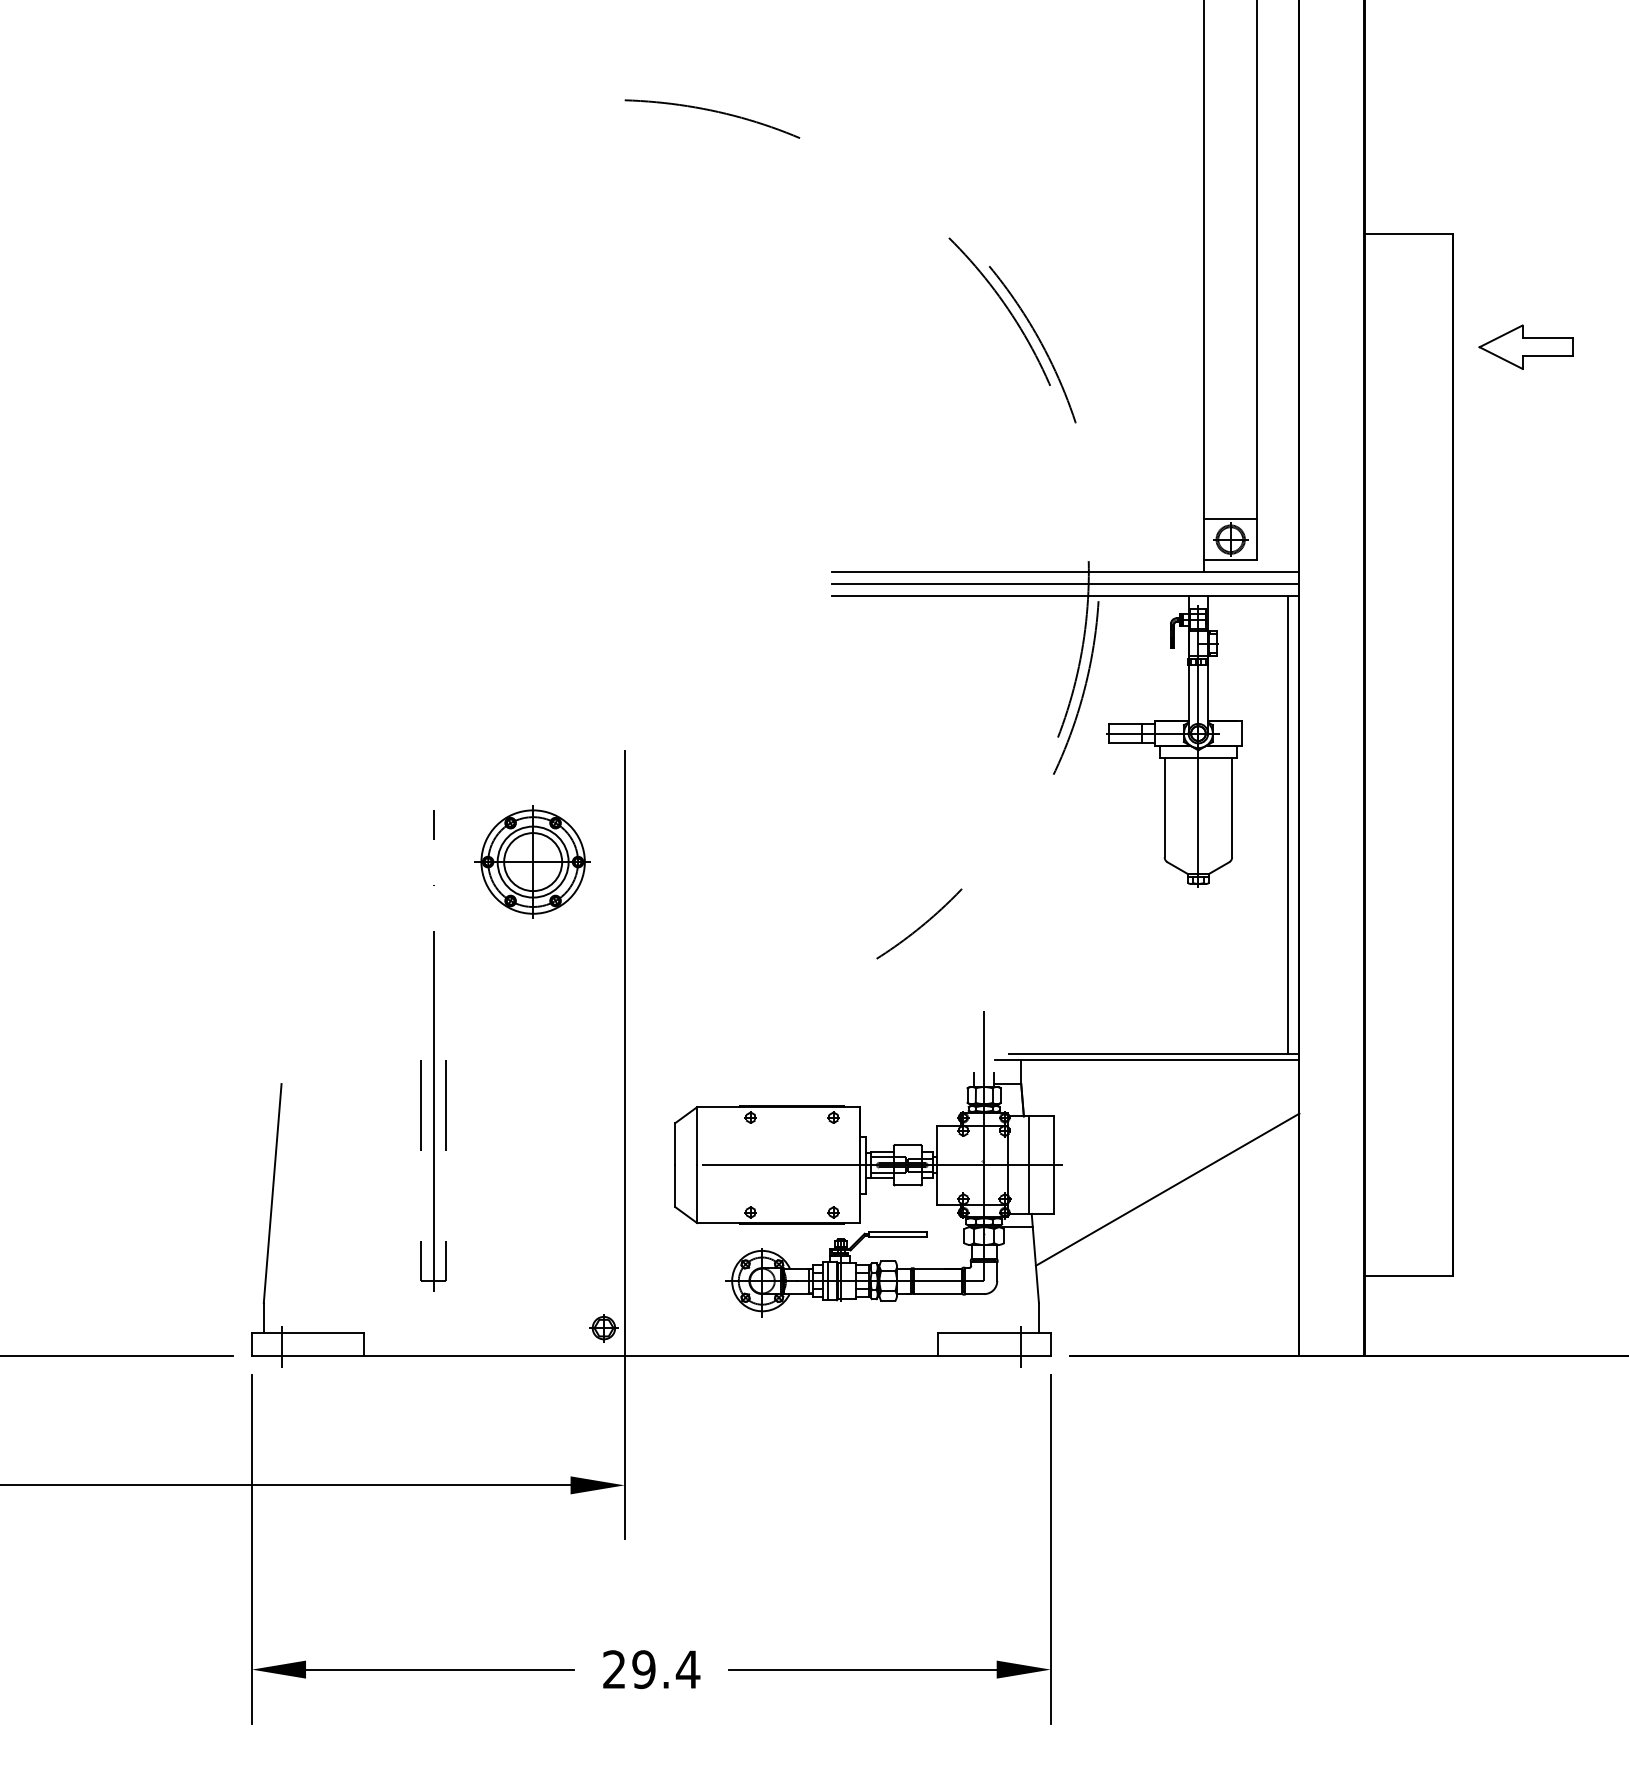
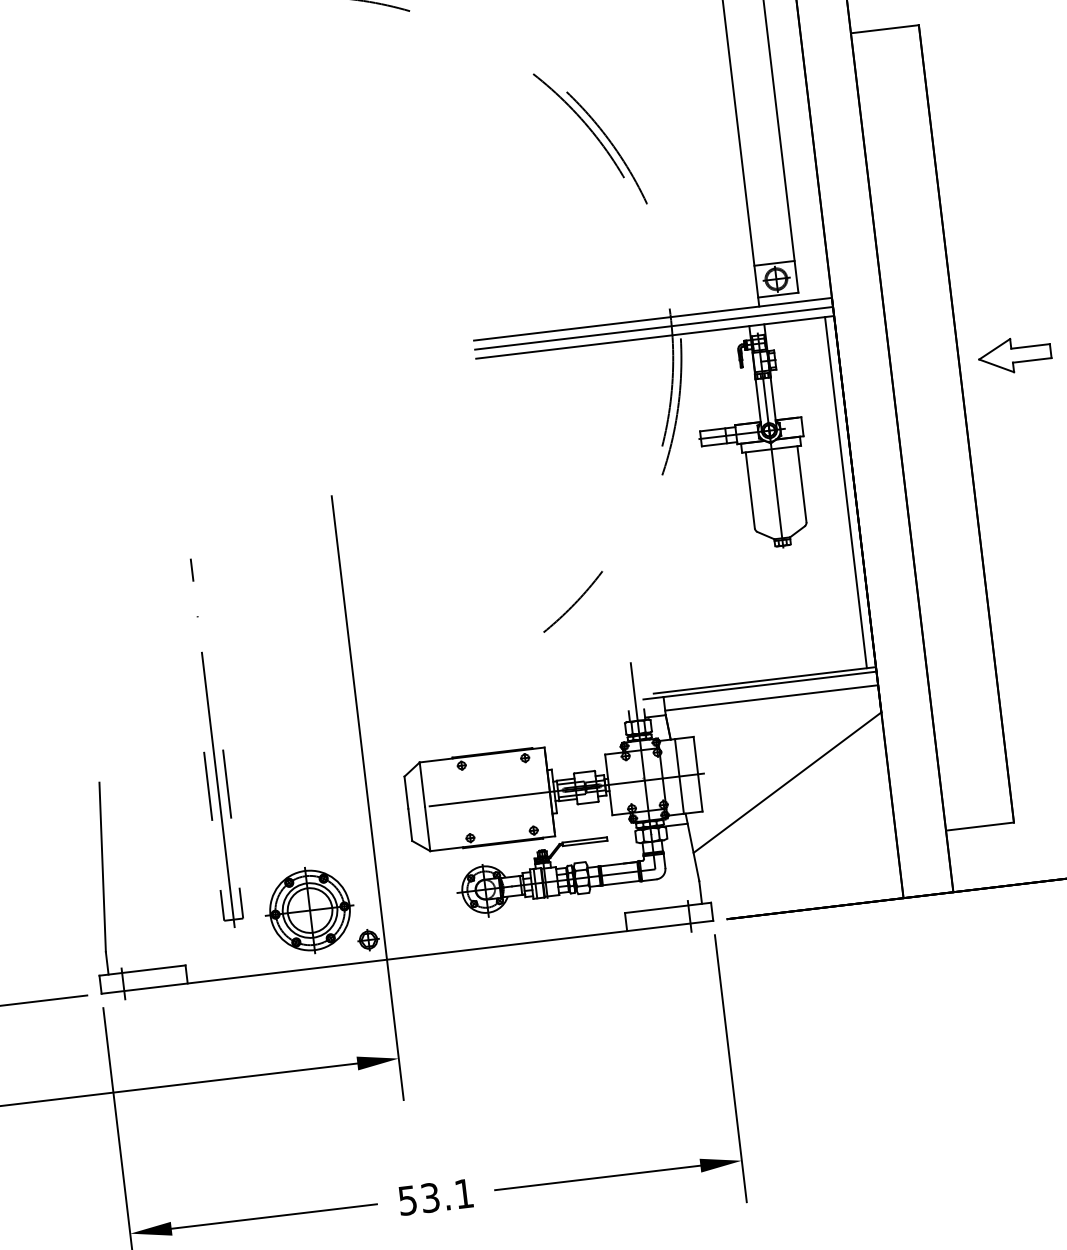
part: (1525, 346) -> (1014, 354), moved
part: (532, 861) -> (309, 910), moved
line: (1160, 1078) -> (771, 698), added
text: (651, 1669) -> (436, 1197), 29.4 -> 53.1

